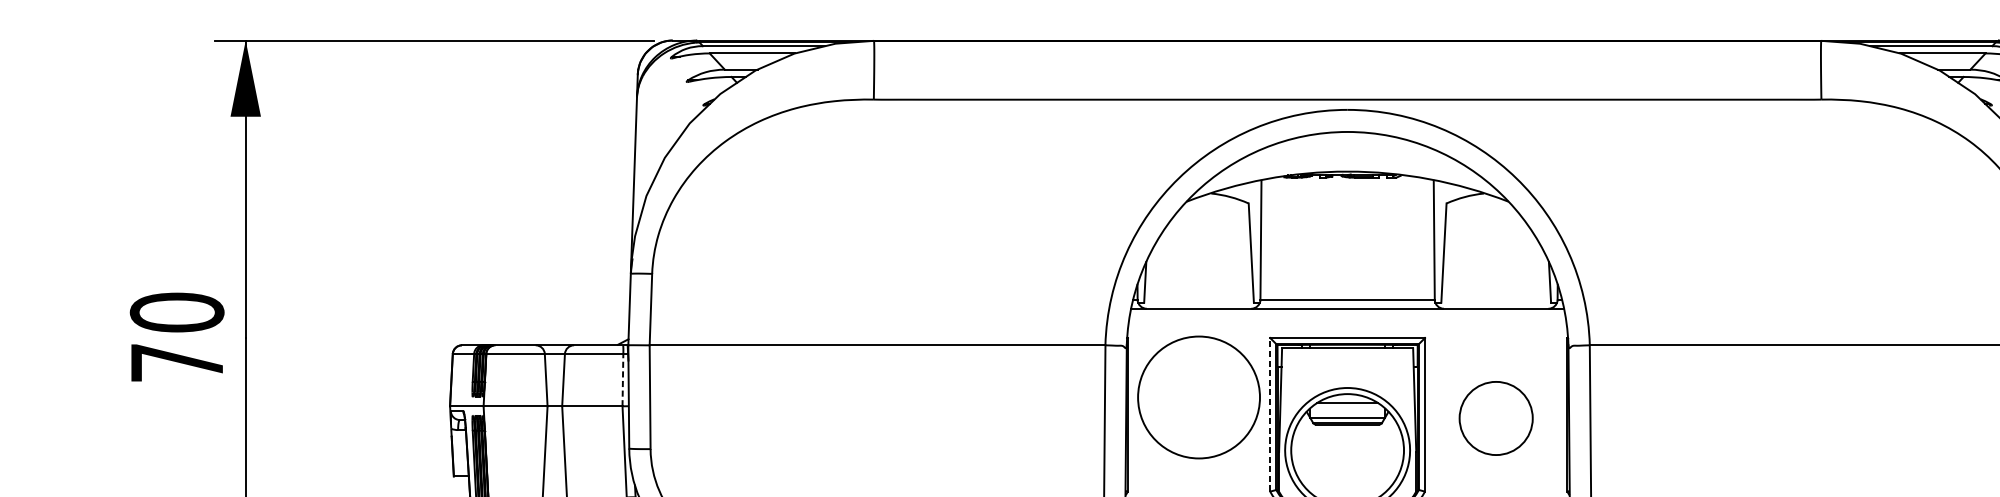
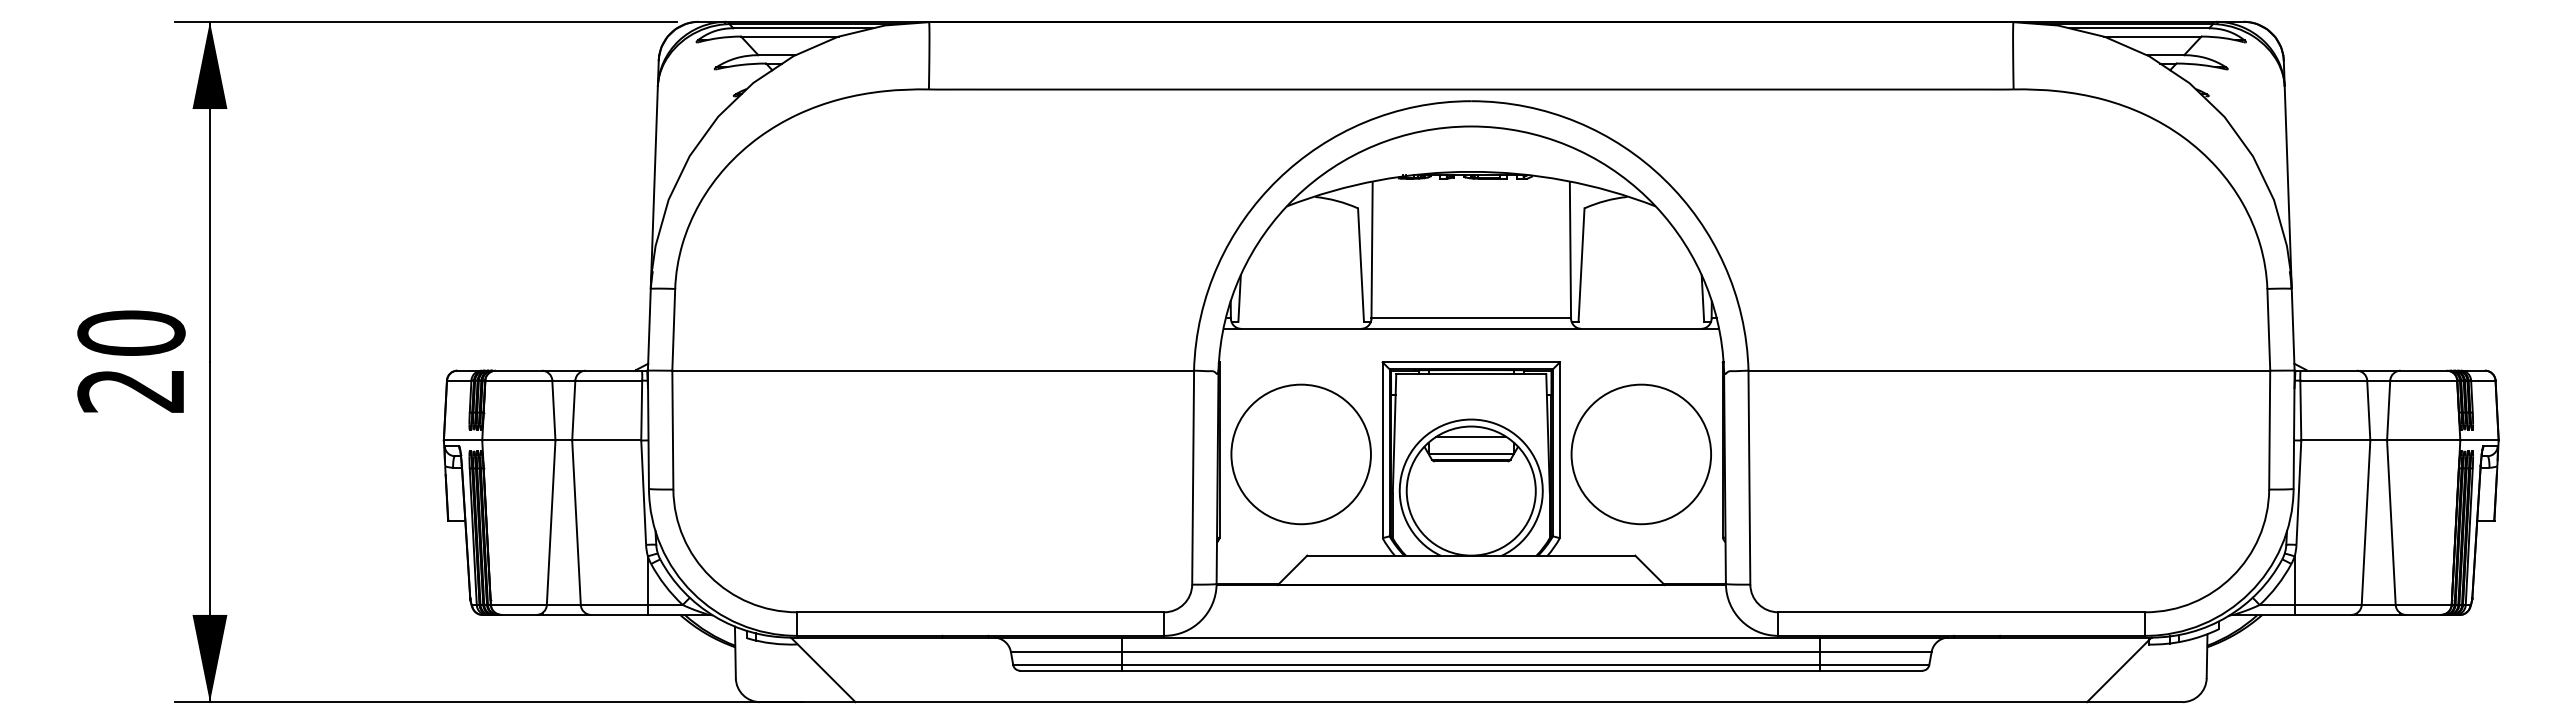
text: (176, 362) -> (130, 390), 70 -> 20
line: (622, 380) -> (641, 410), dashed -> solid
circle: (1198, 397) -> (1300, 454), moved
line: (1270, 415) -> (1382, 450), dashed -> solid
circle: (1496, 418) -> (1641, 454), size x1.67

